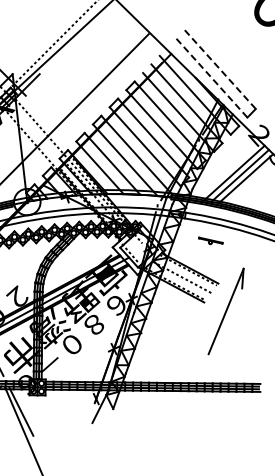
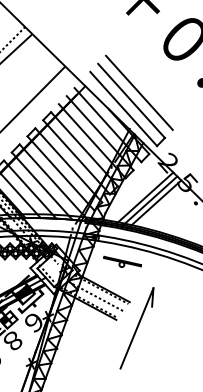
line: (228, 60) -> (139, 92), added
line: (220, 69) -> (131, 100), dashed -> solid
line: (212, 78) -> (124, 109), dashed -> solid
part: (210, 240) -> (122, 261), size x1.67

